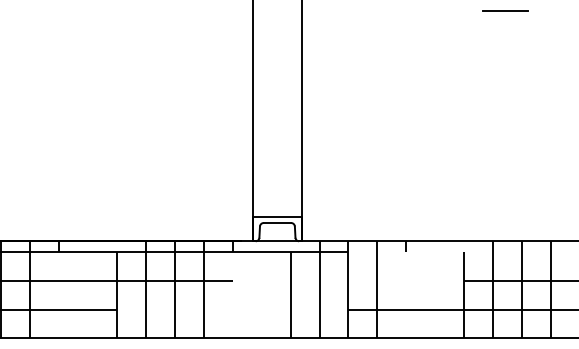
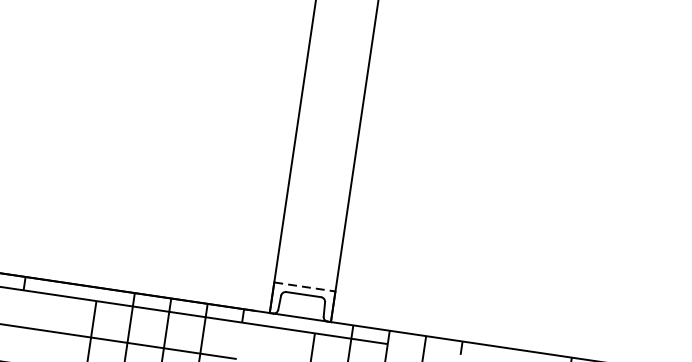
line: (505, 10) -> (630, 69), removed
line: (277, 216) -> (305, 286), solid -> dashed

